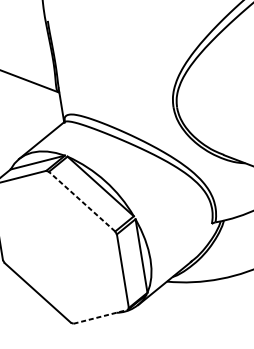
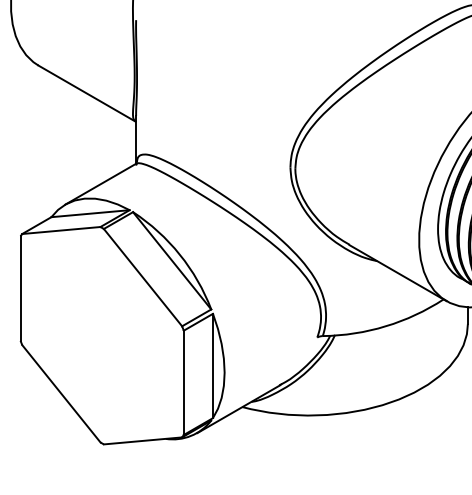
line: (81, 201) -> (142, 277), dashed -> solid
line: (101, 316) -> (143, 440), dashed -> solid

